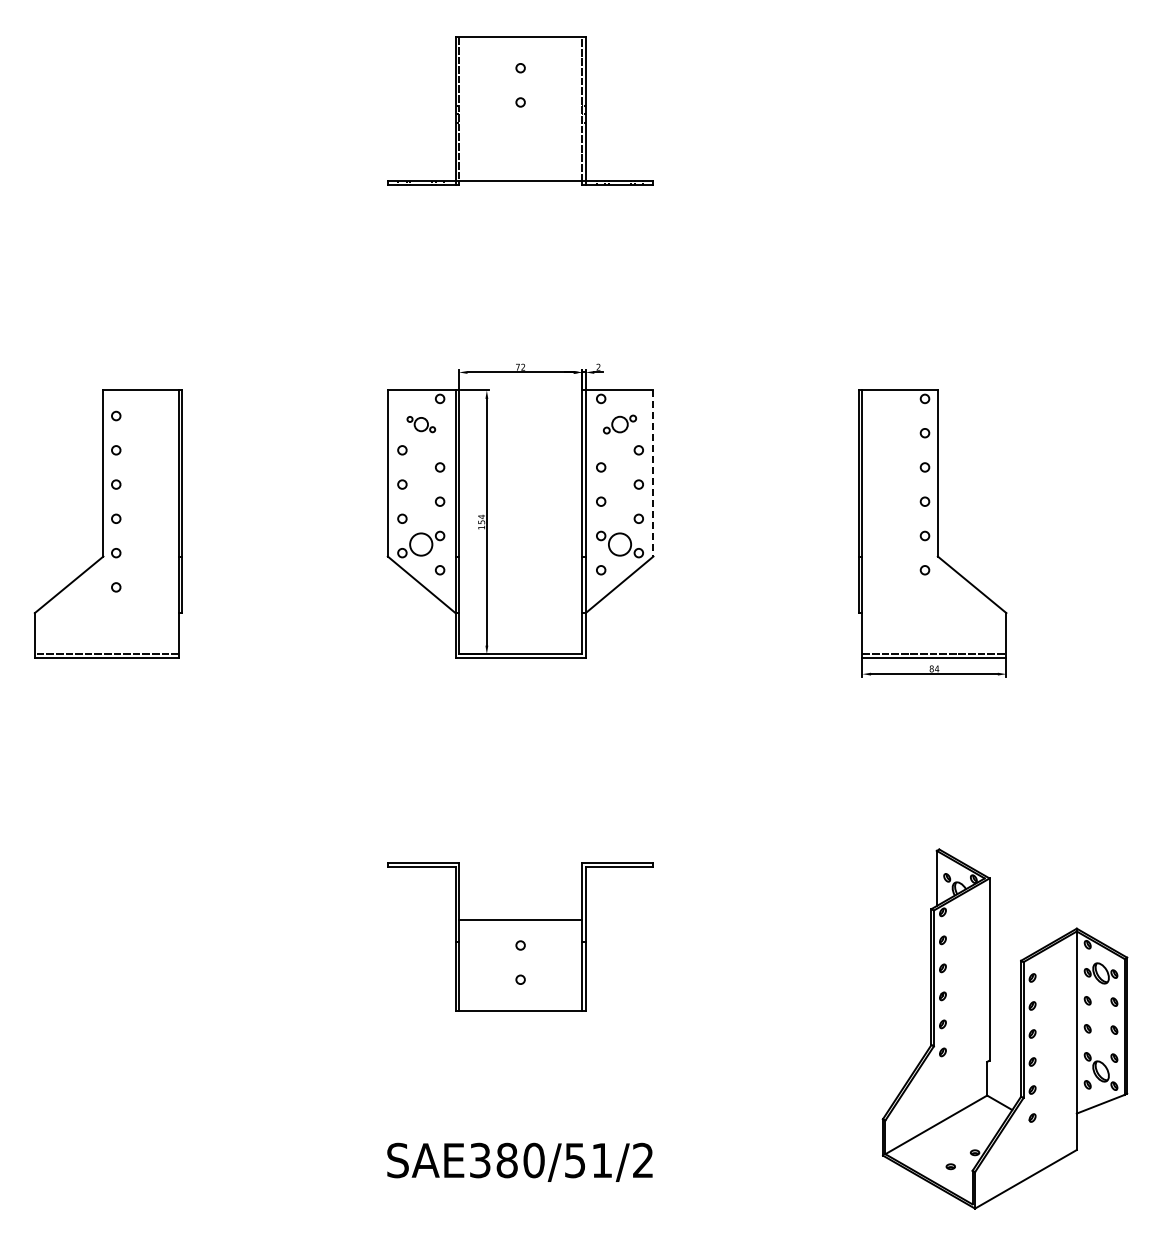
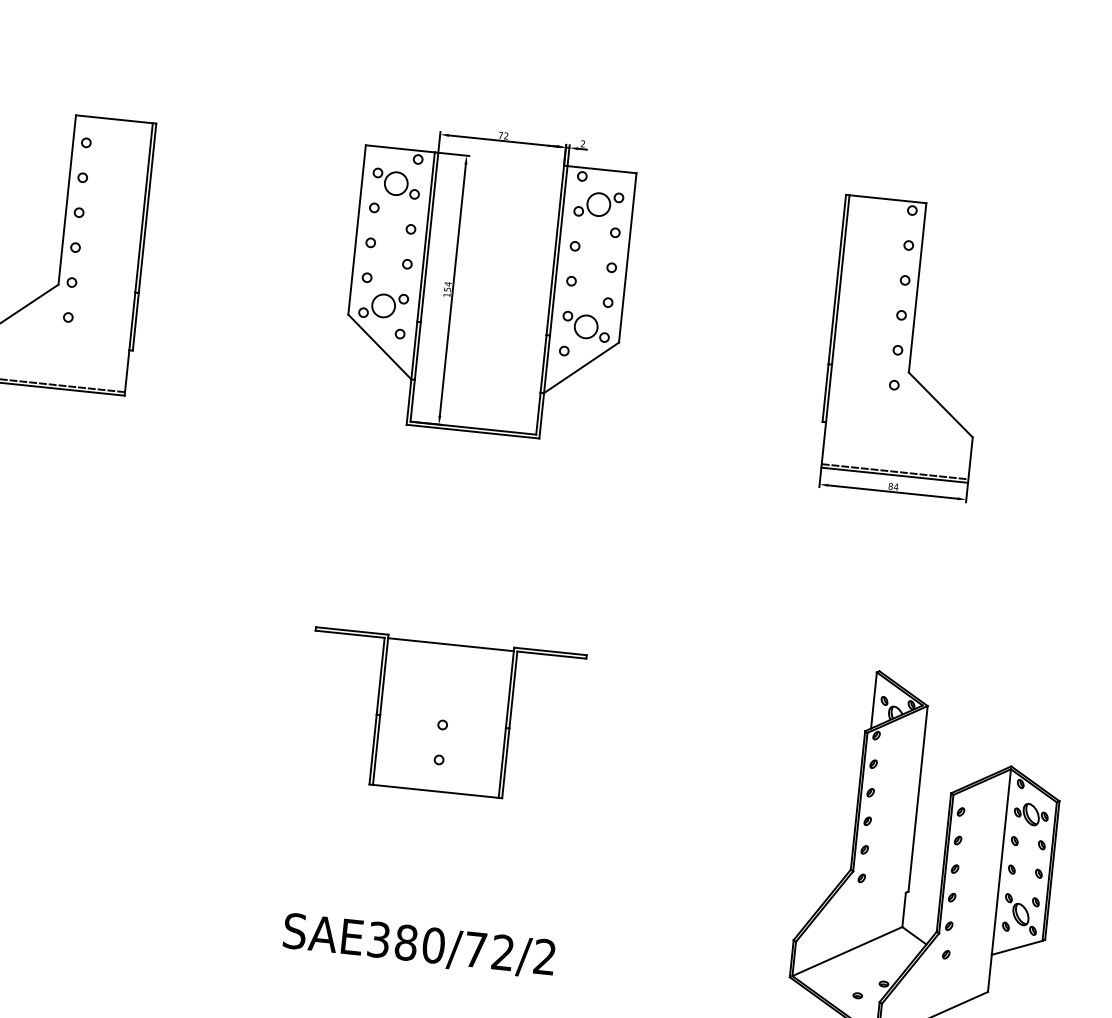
part: (421, 424) -> (396, 183), size x1.67
part: (619, 424) -> (598, 204), size x1.43
line: (653, 473) -> (627, 257), dashed -> solid
line: (520, 919) -> (450, 644), moved
text: (588, 1160) -> (489, 951), SAE380/51/2 -> SAE380/72/2

